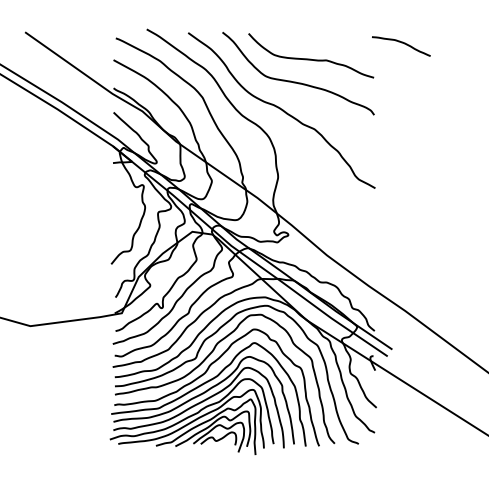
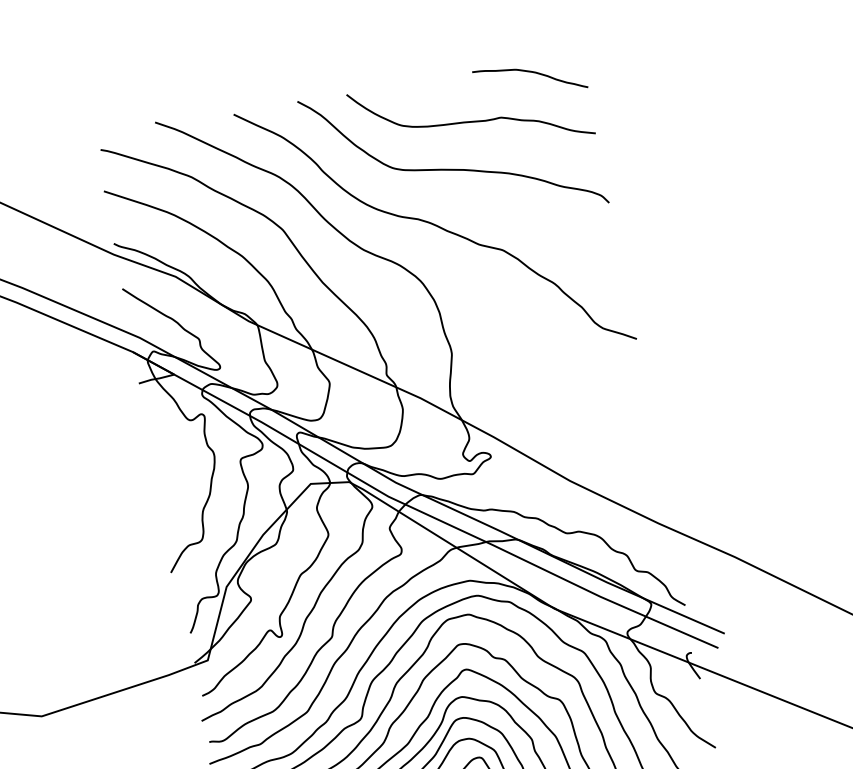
curve: (401, 43) -> (529, 73), moved

